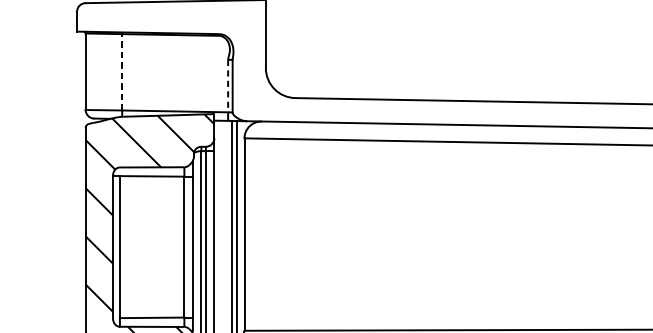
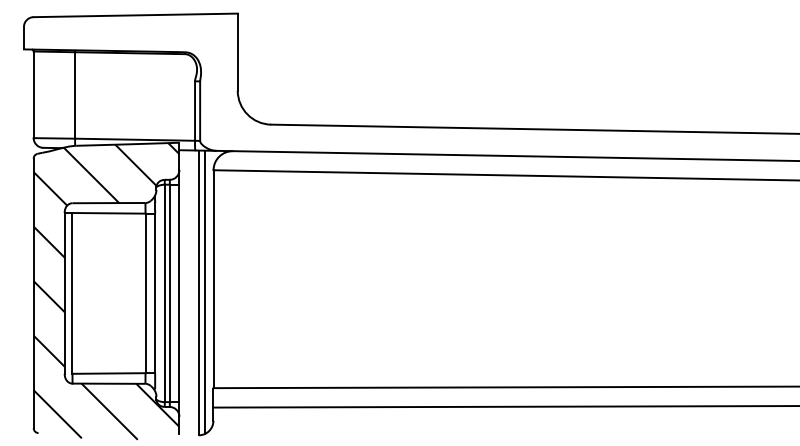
line: (122, 71) -> (75, 94), dashed -> solid
line: (228, 86) -> (195, 111), dashed -> solid

